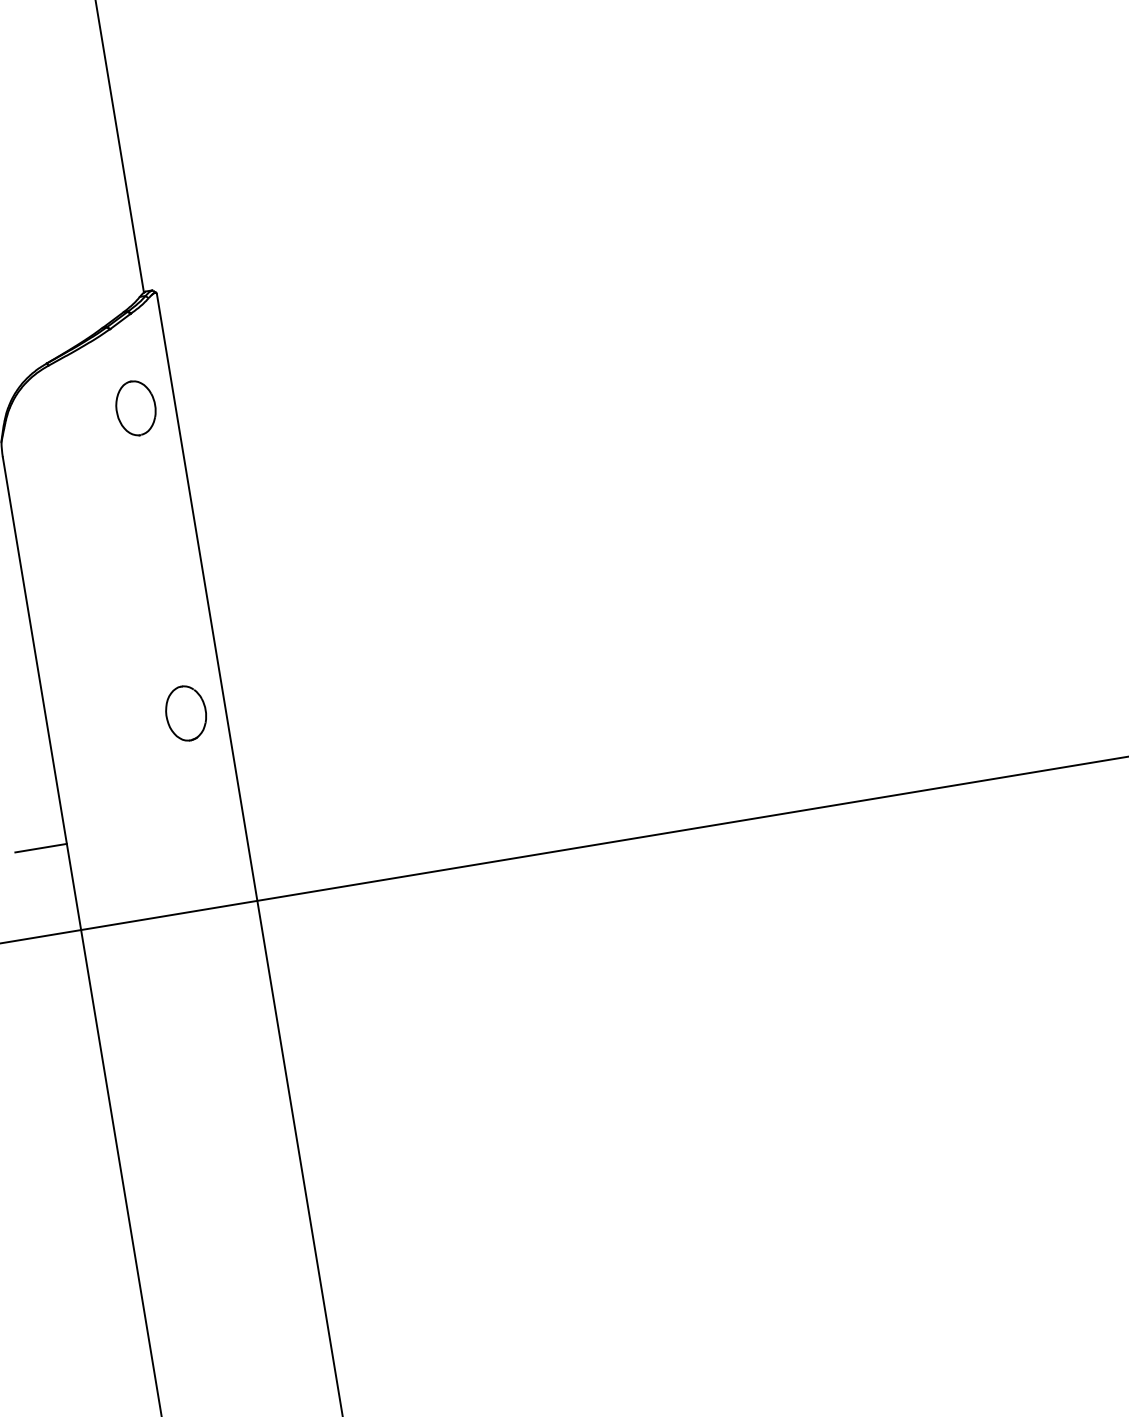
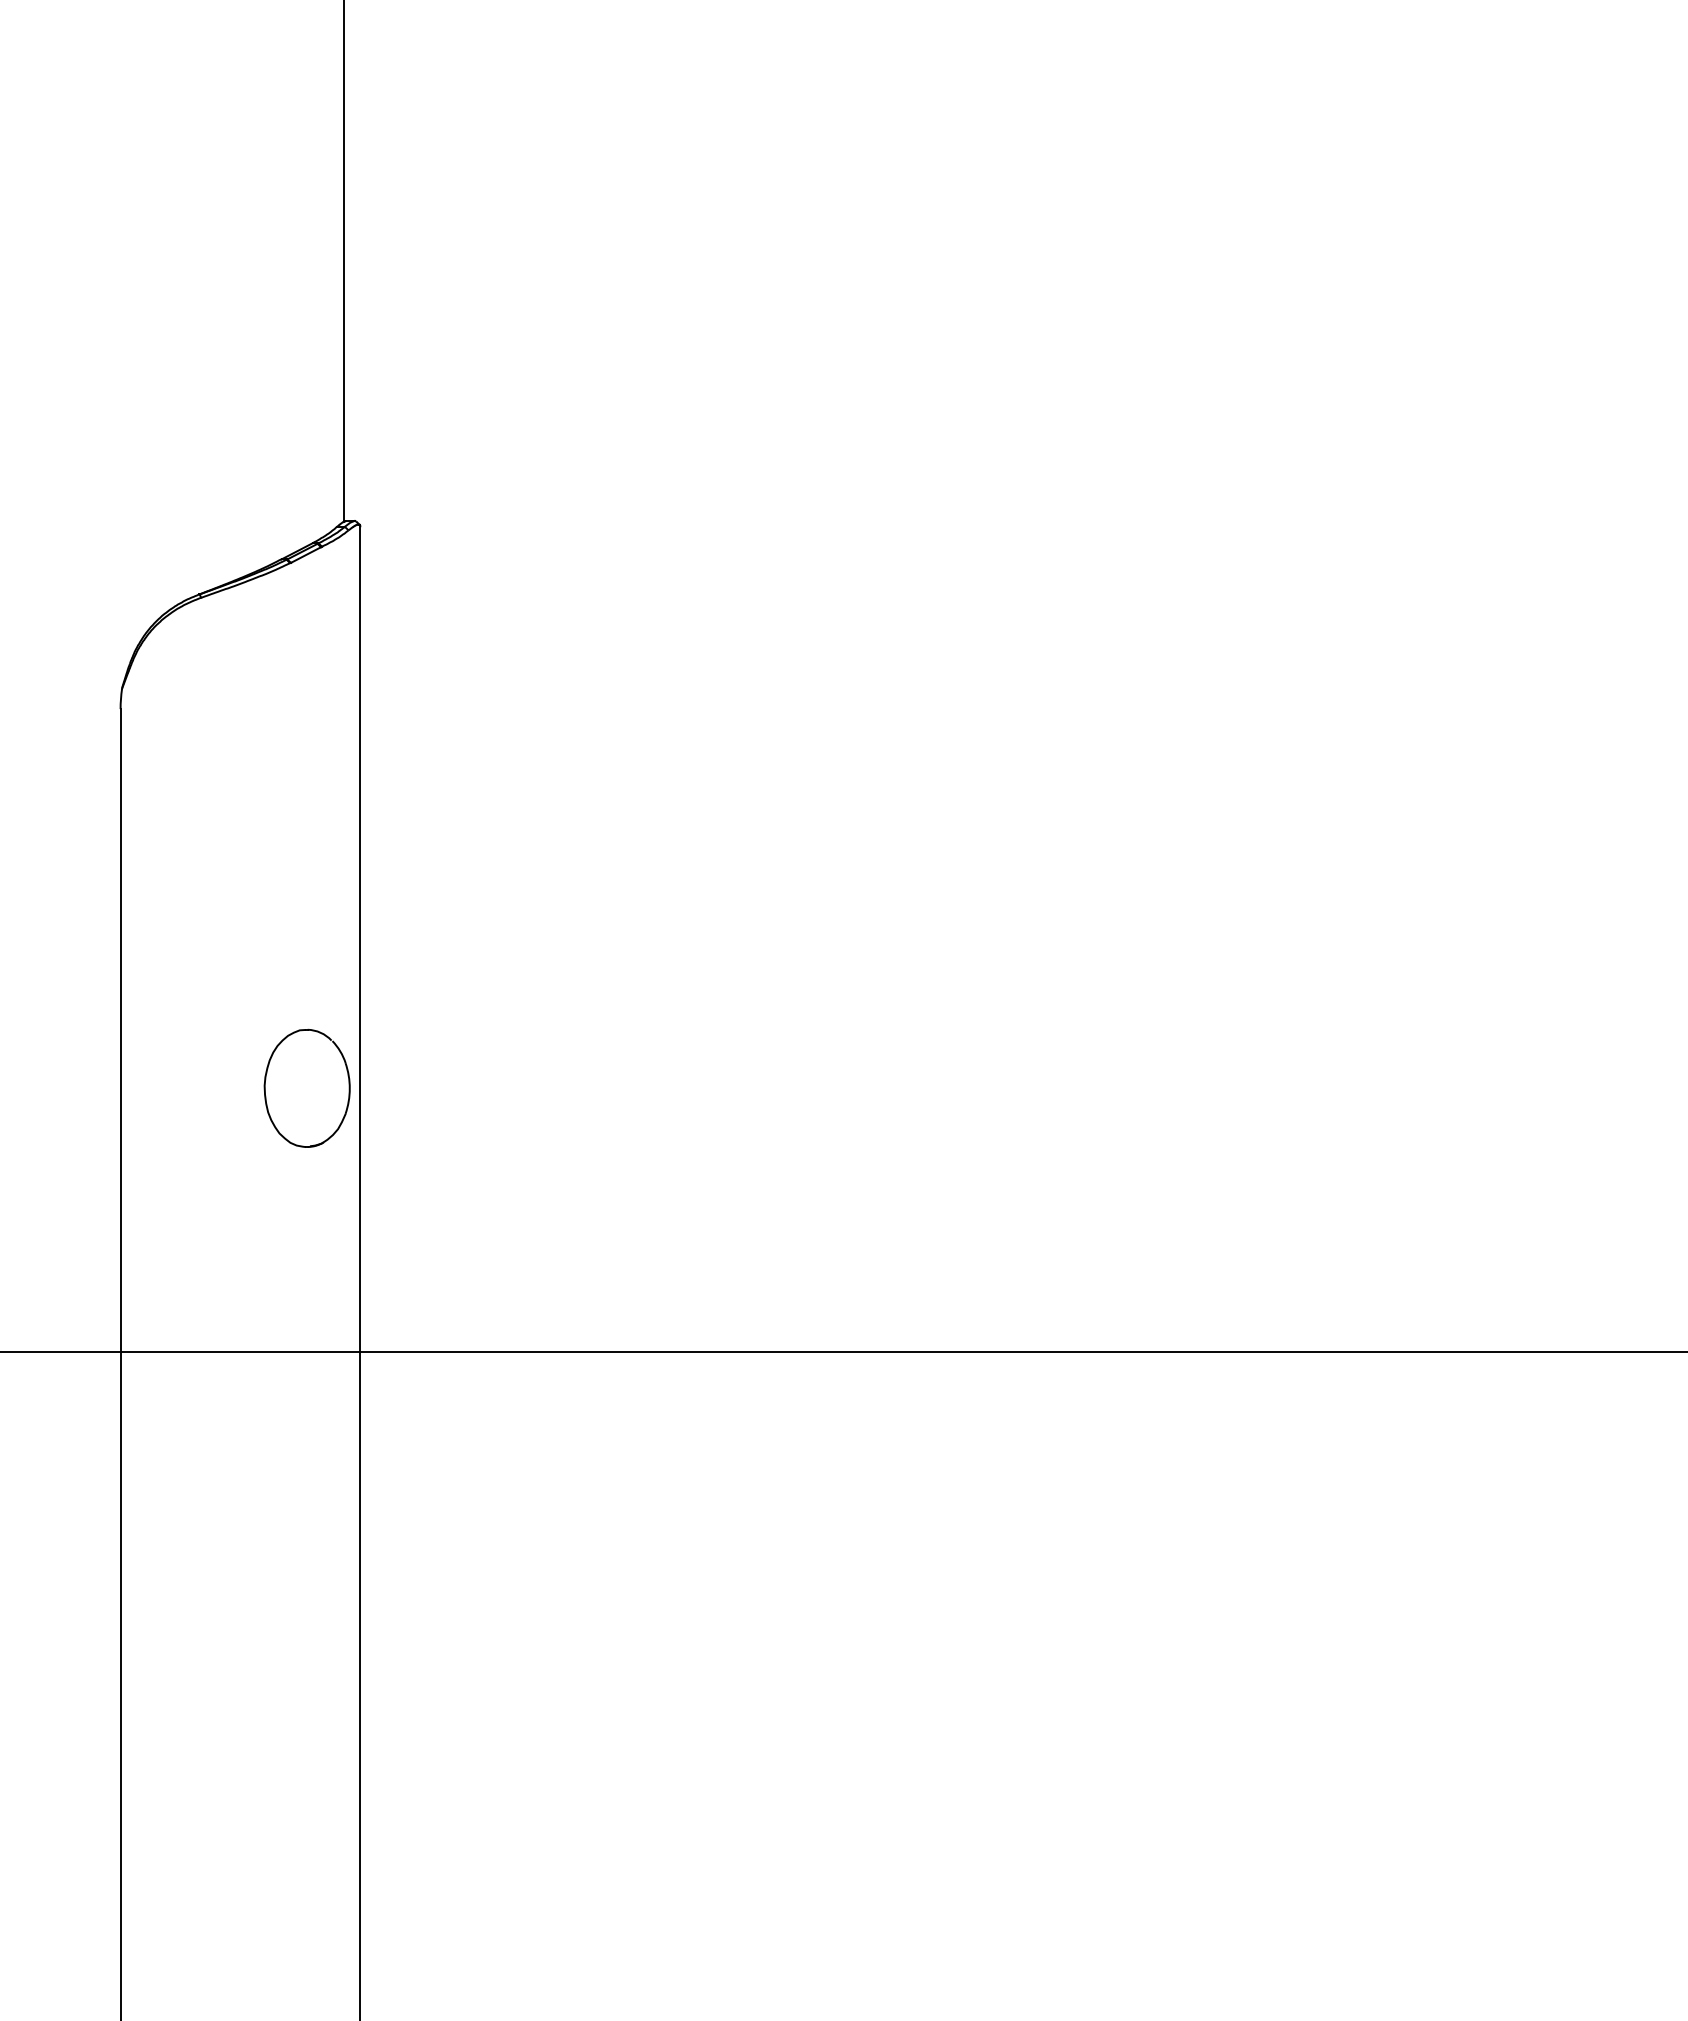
part: (135, 408) -> (307, 673), removed
part: (185, 713) -> (306, 1088), size x1.6
line: (41, 848) -> (85, 1235), removed

